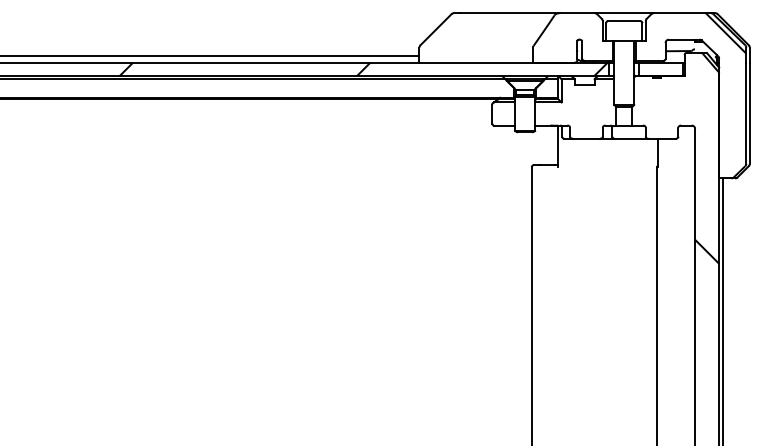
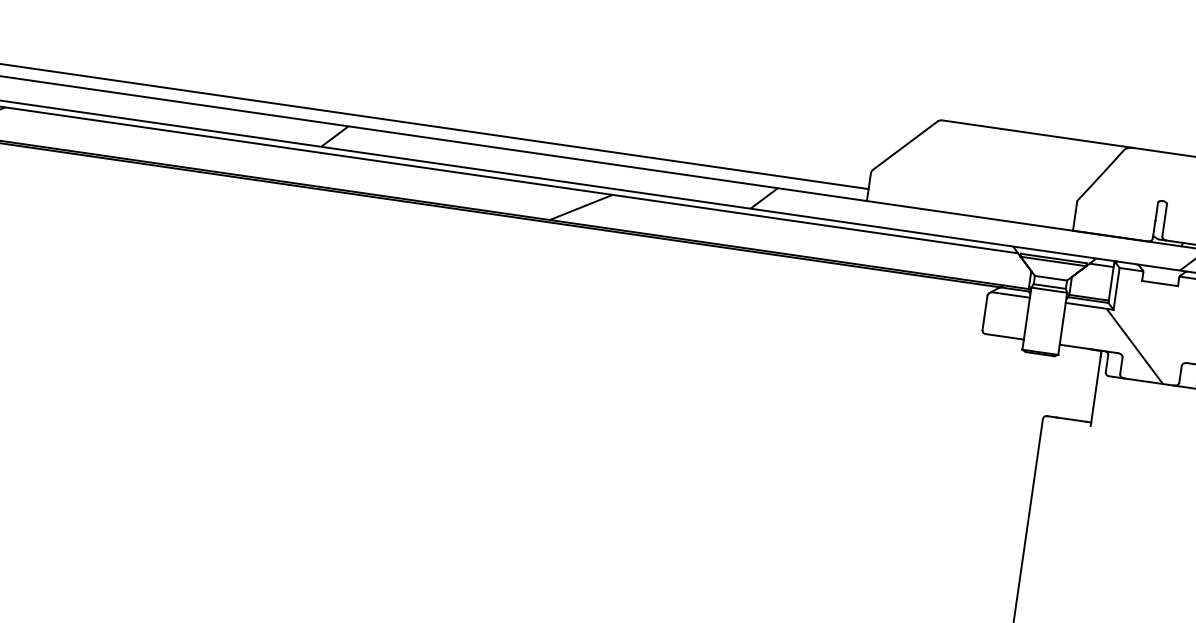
hatch: (265, 88) -> (581, 207), added
hatch: (575, 120) -> (1134, 346), added

